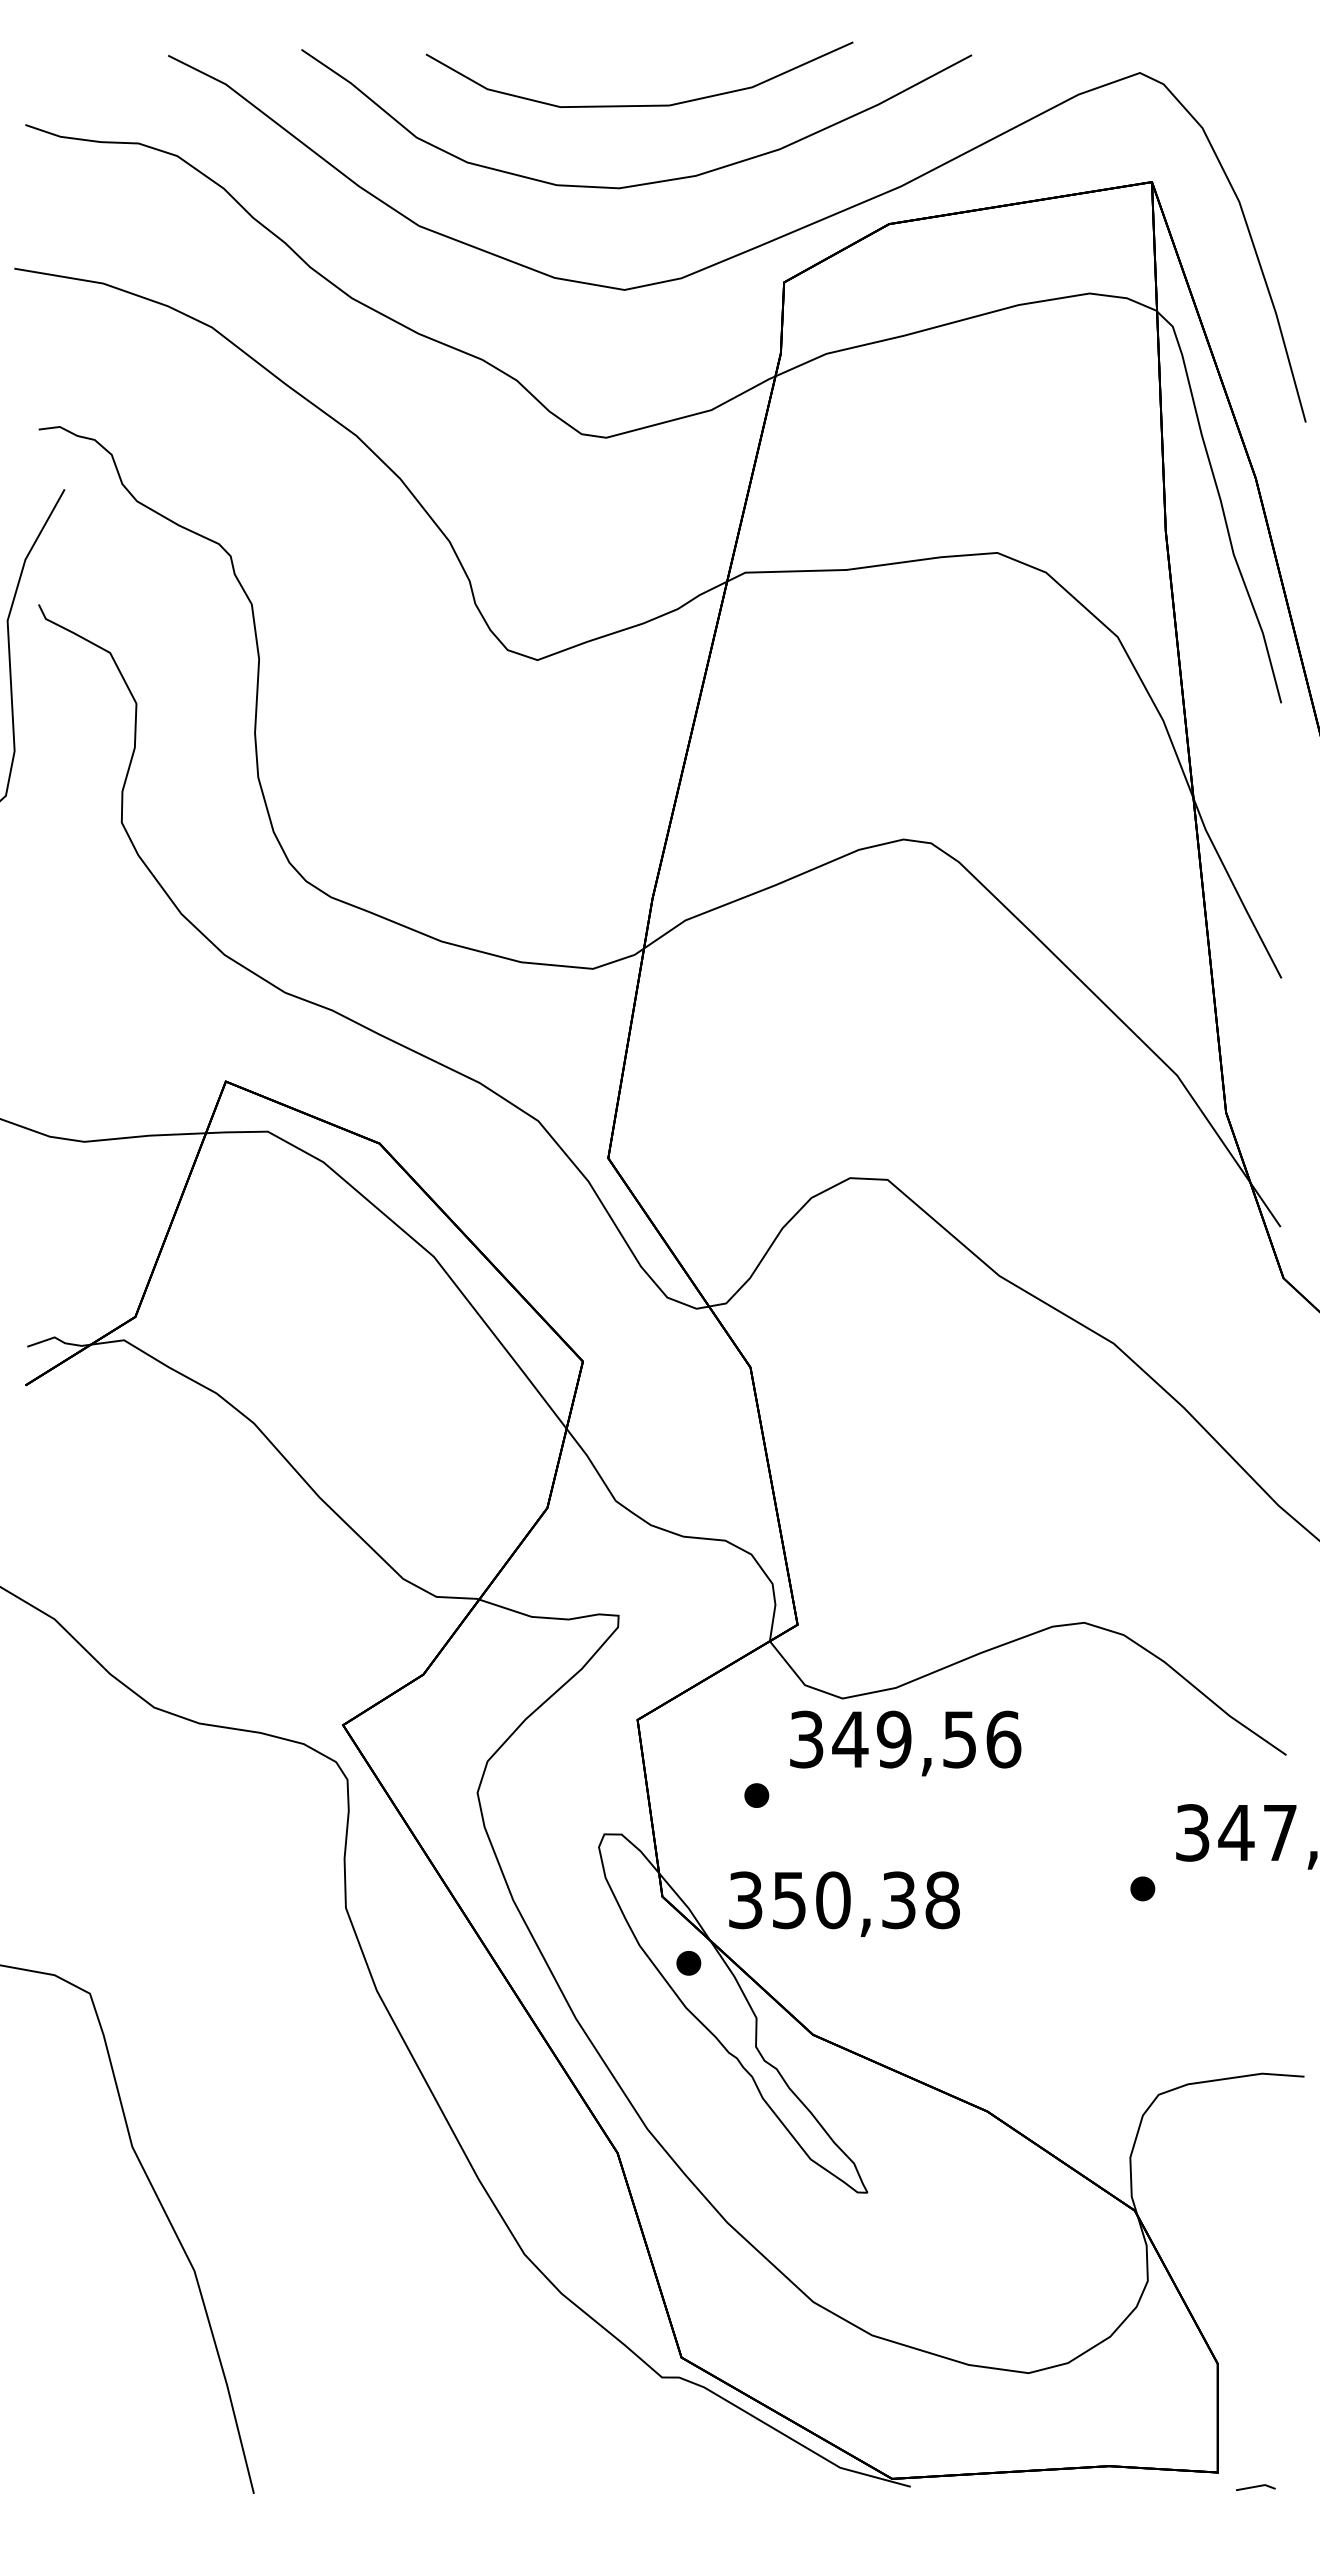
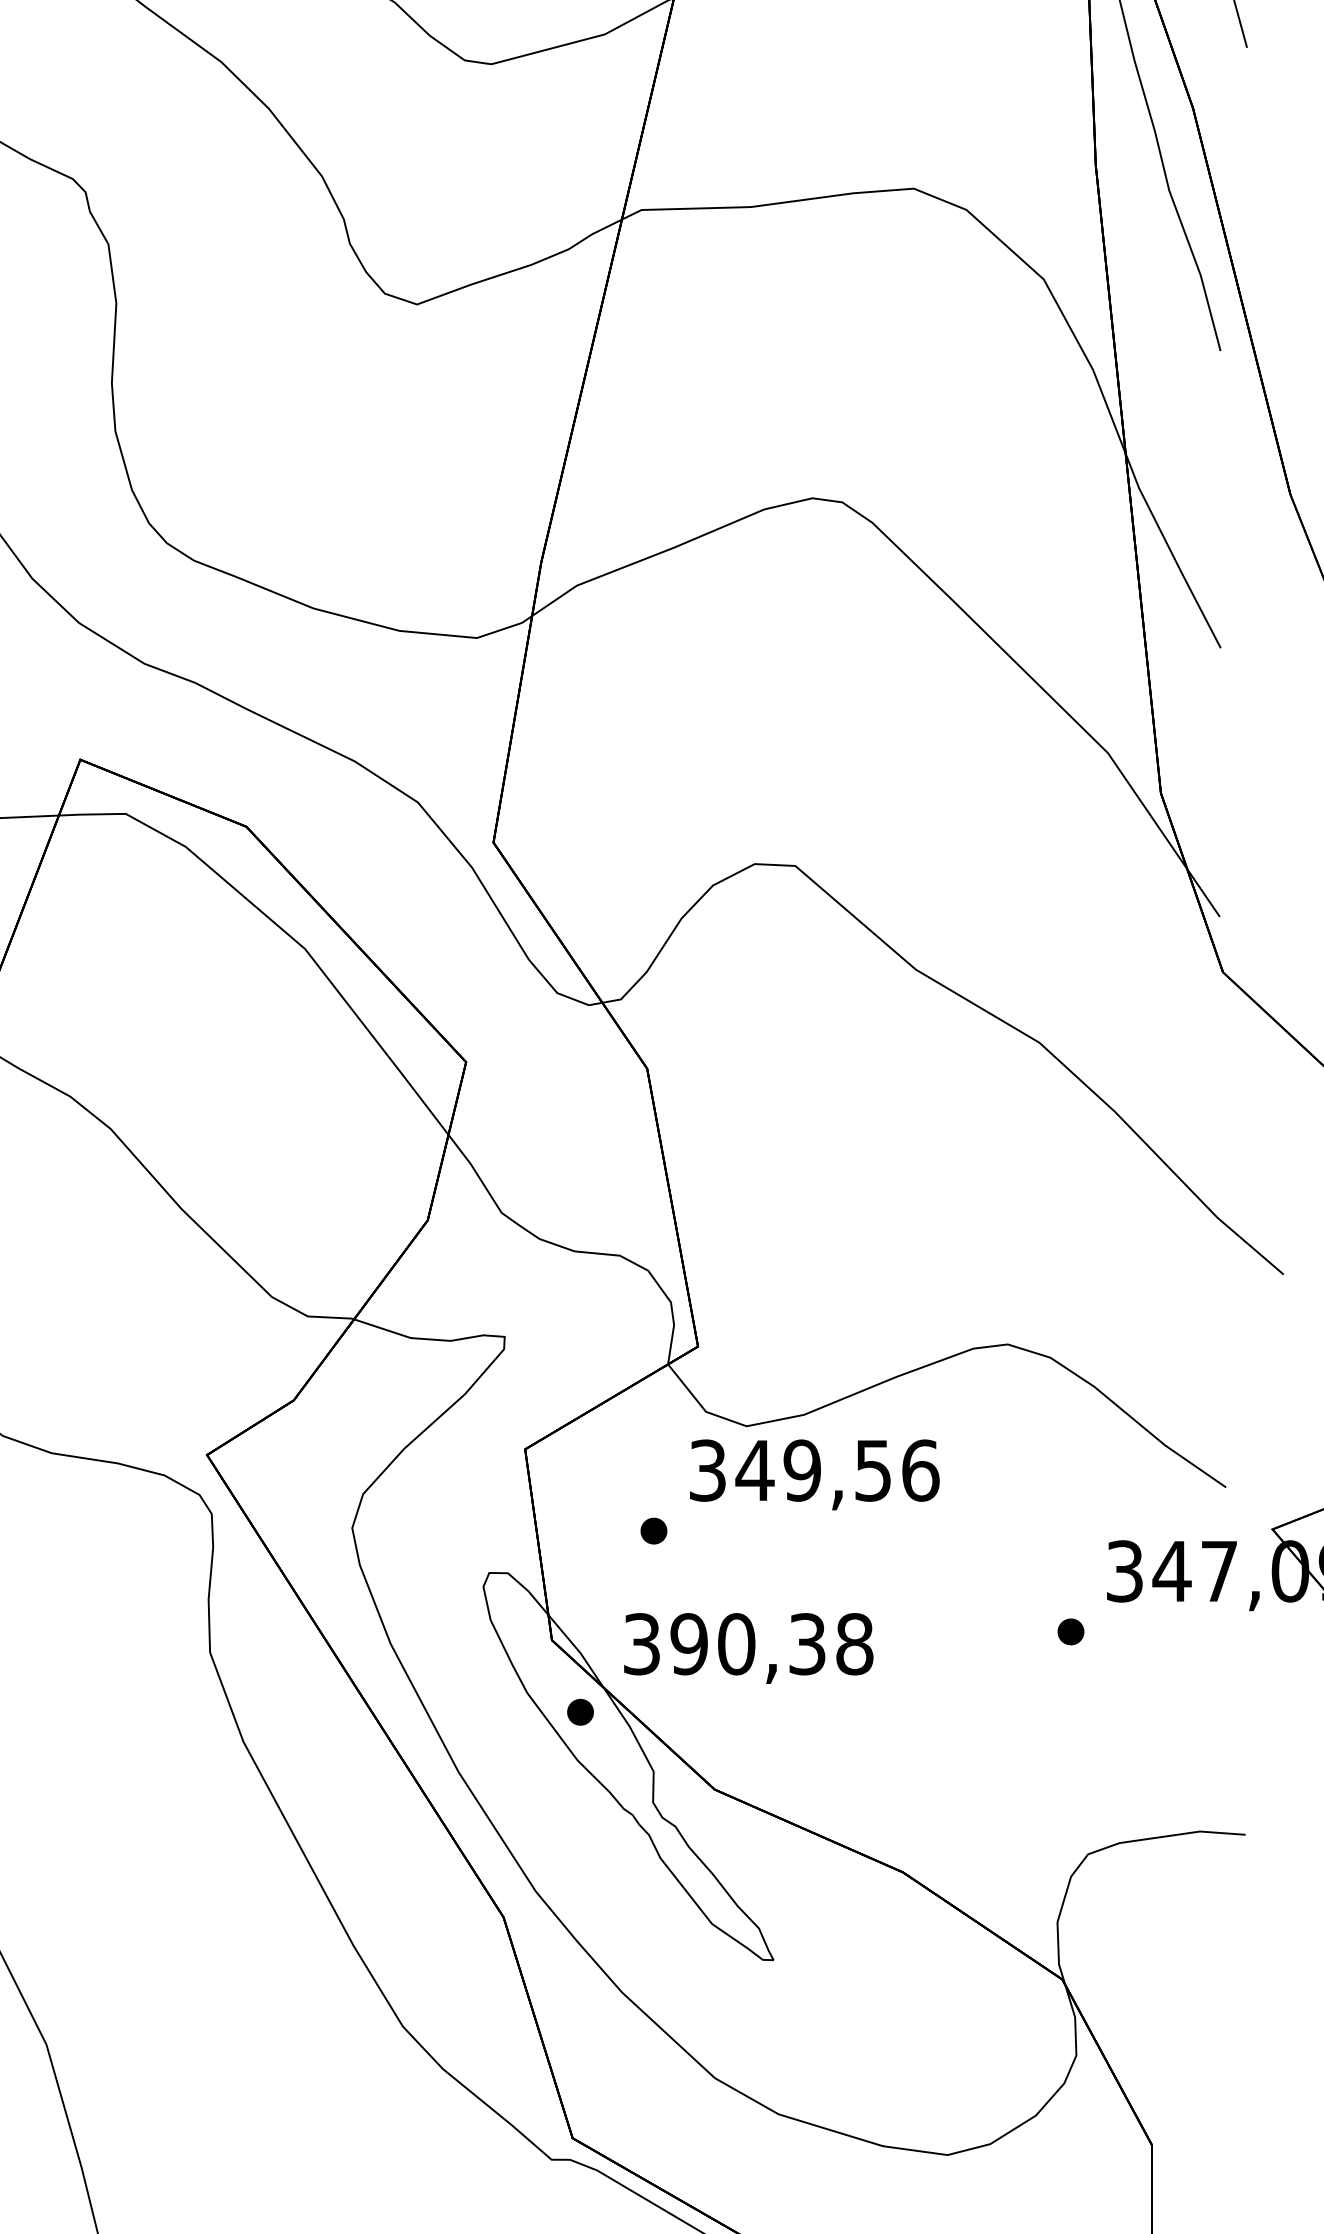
text: (789, 1899) -> (689, 1643), 350,38 -> 390,38

